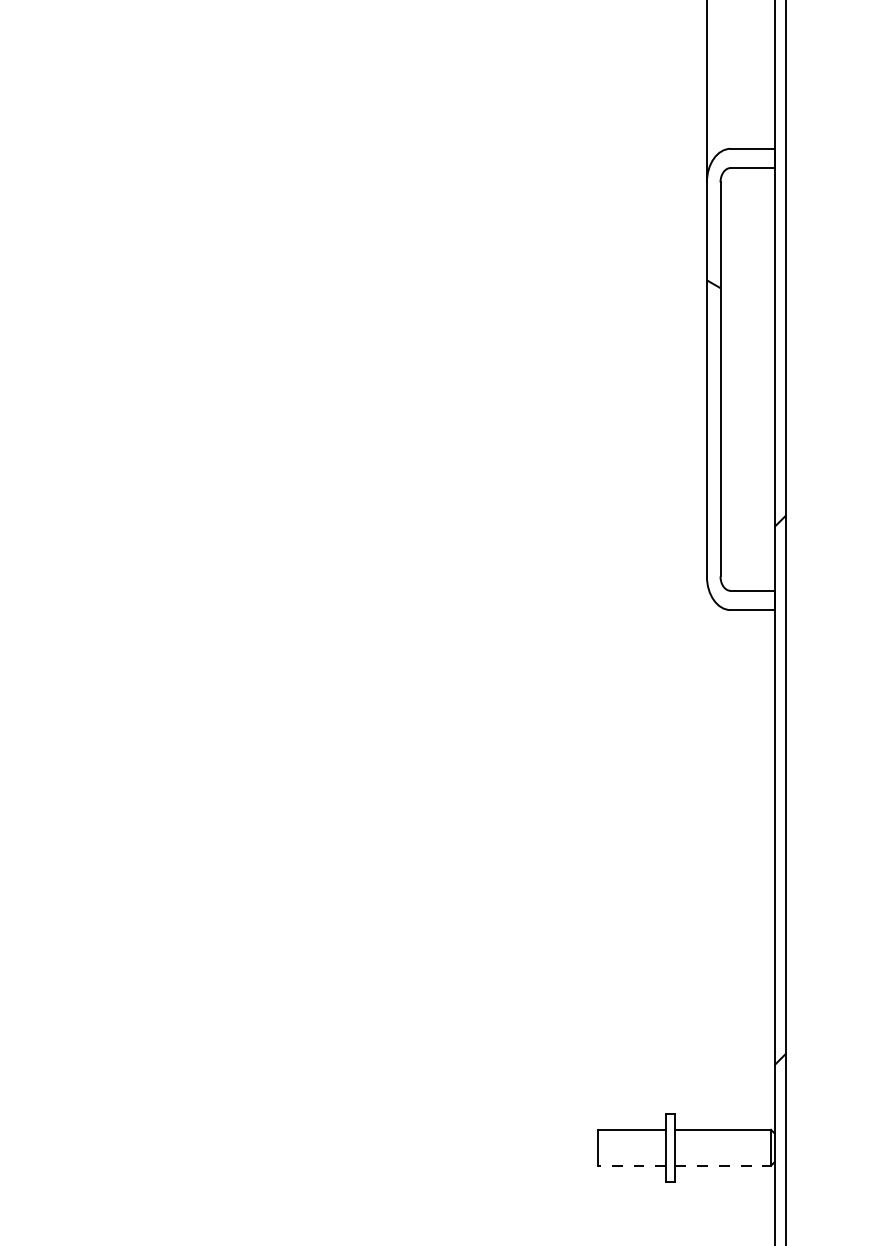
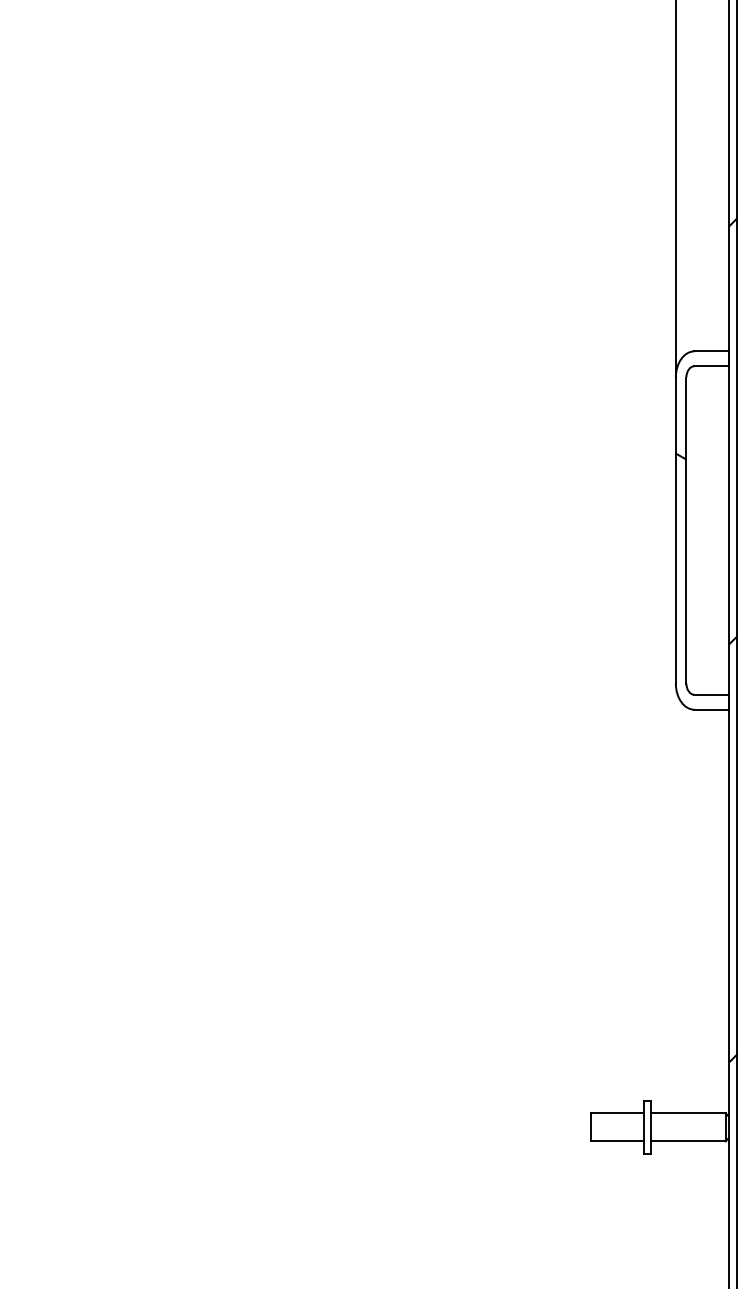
line: (631, 1166) -> (617, 1141), dashed -> solid
line: (724, 1166) -> (689, 1141), dashed -> solid

